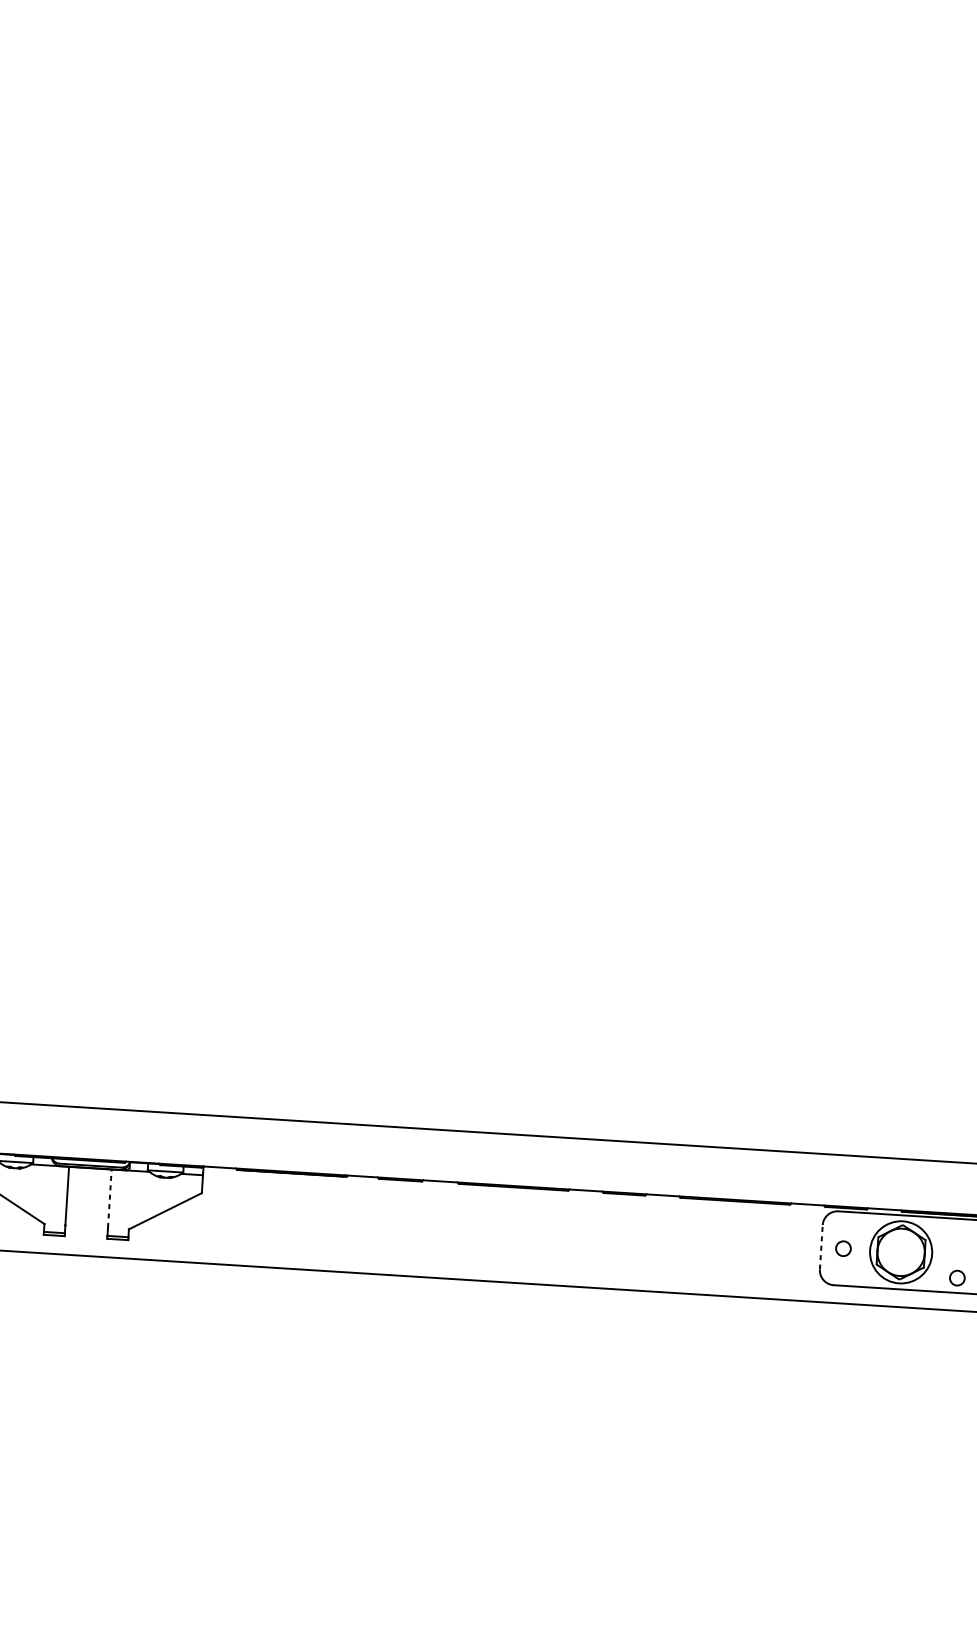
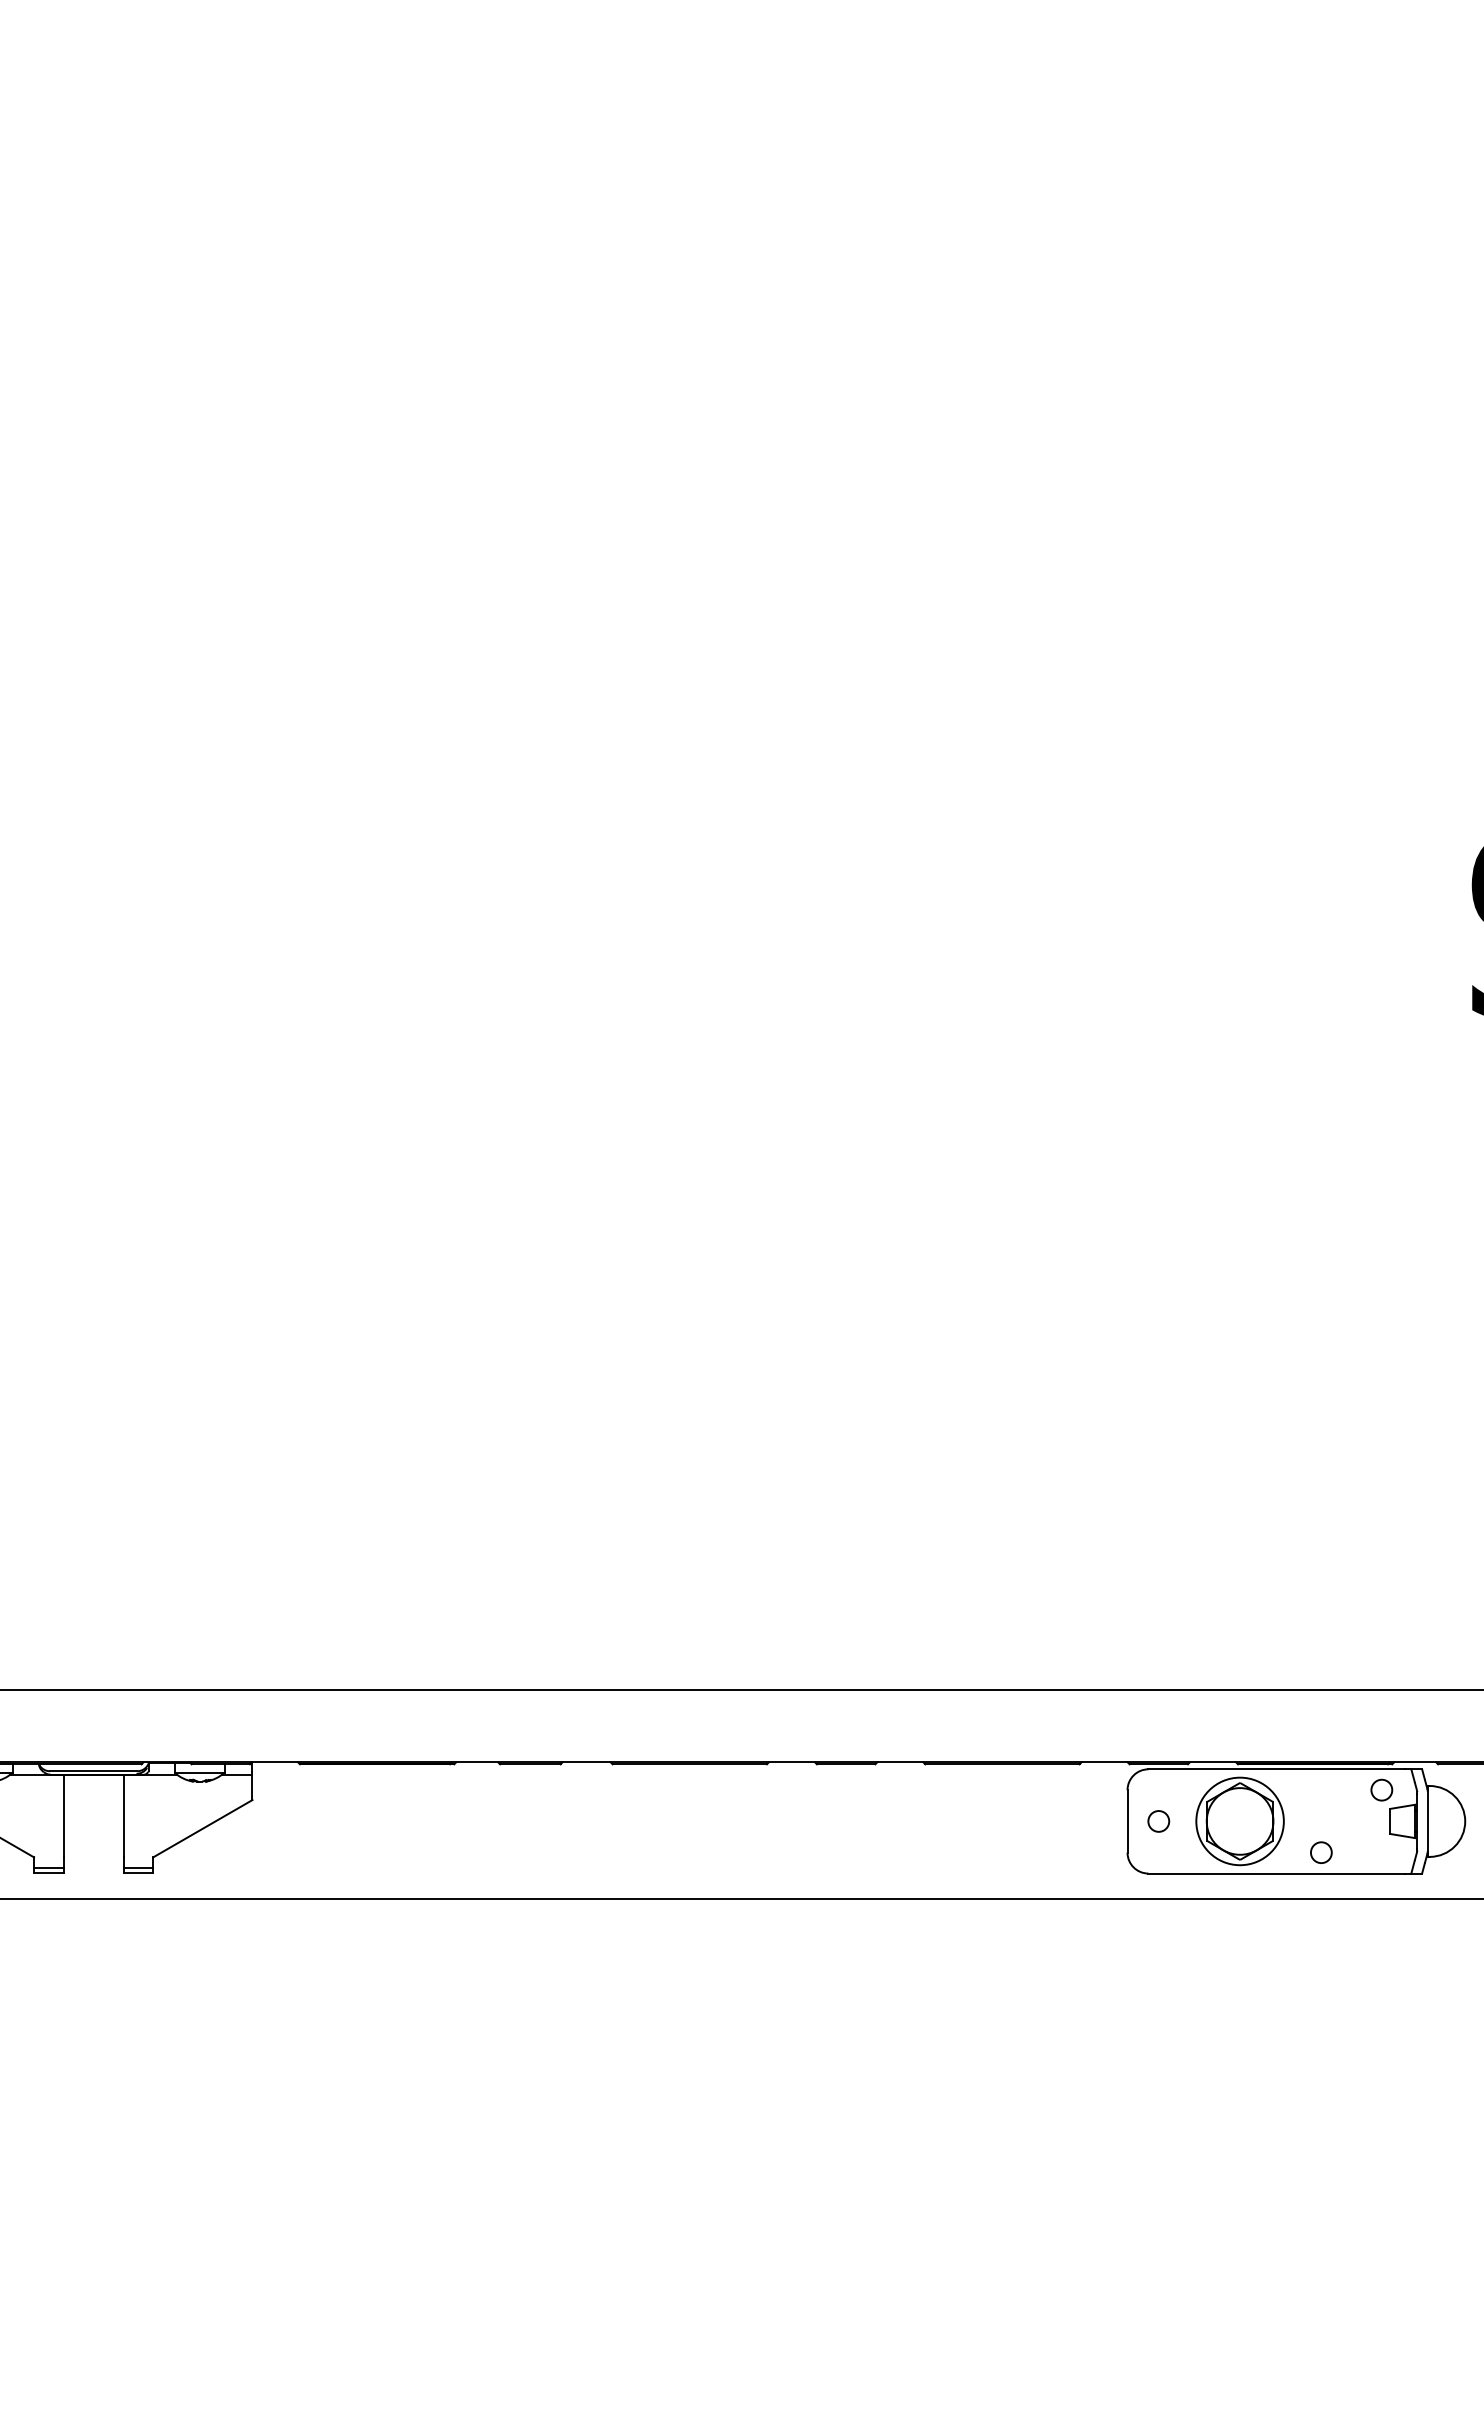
line: (109, 1198) -> (123, 1815), dashed -> solid
line: (821, 1246) -> (1127, 1820), dashed -> solid

